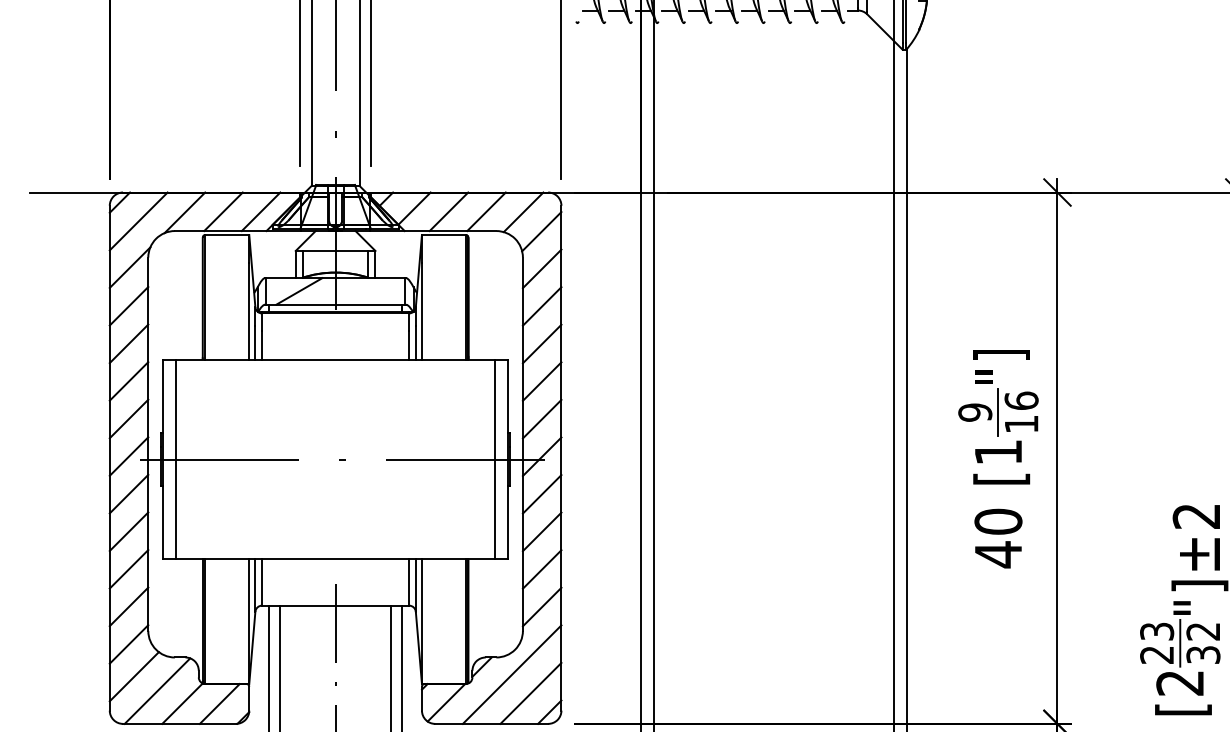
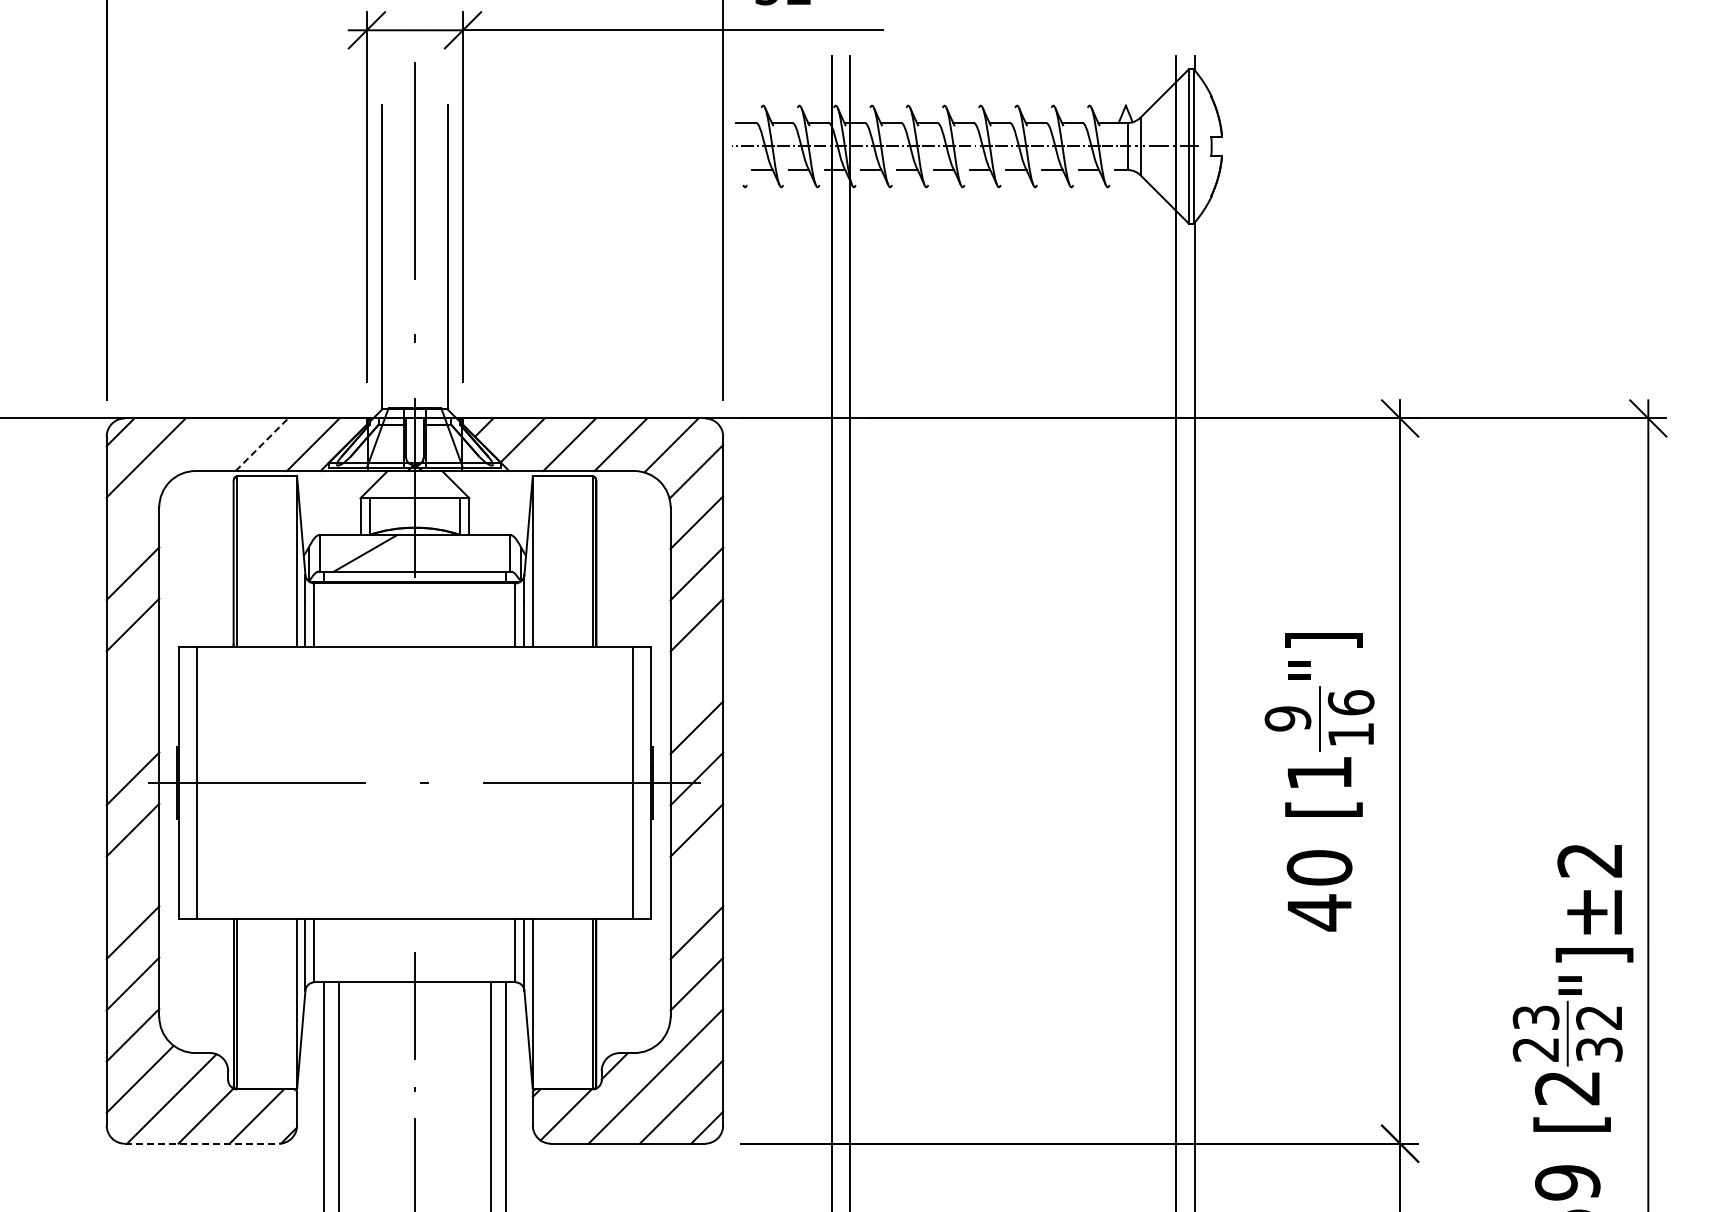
line: (223, 211) -> (262, 444), solid -> dashed
line: (184, 212) -> (208, 445), removed
line: (130, 267) -> (134, 520), removed
line: (128, 380) -> (132, 675), removed
line: (541, 381) -> (696, 676), removed
line: (128, 418) -> (132, 727), removed
line: (128, 531) -> (132, 881), removed
line: (541, 531) -> (696, 881), removed
line: (179, 723) -> (202, 1143), solid -> dashed

